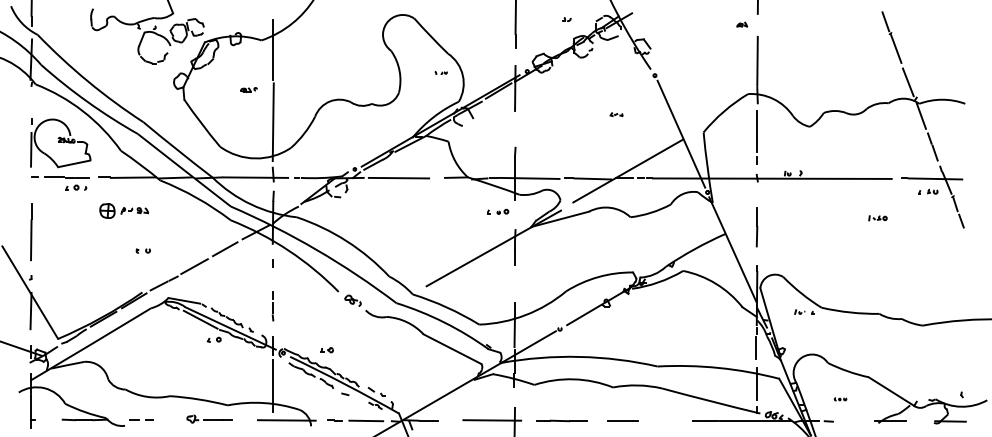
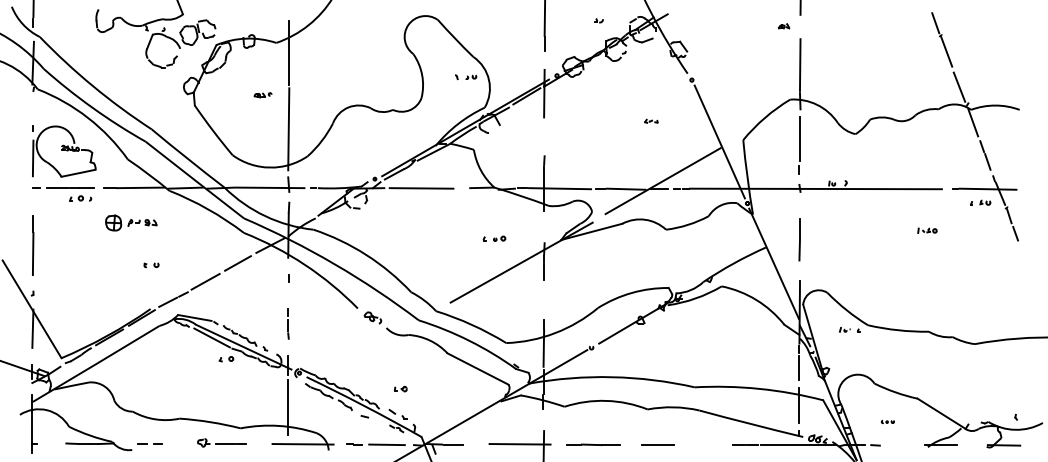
part: (440, 72) -> (465, 76), size x1.67
part: (498, 211) -> (494, 238), moved
part: (326, 350) -> (399, 389), moved

